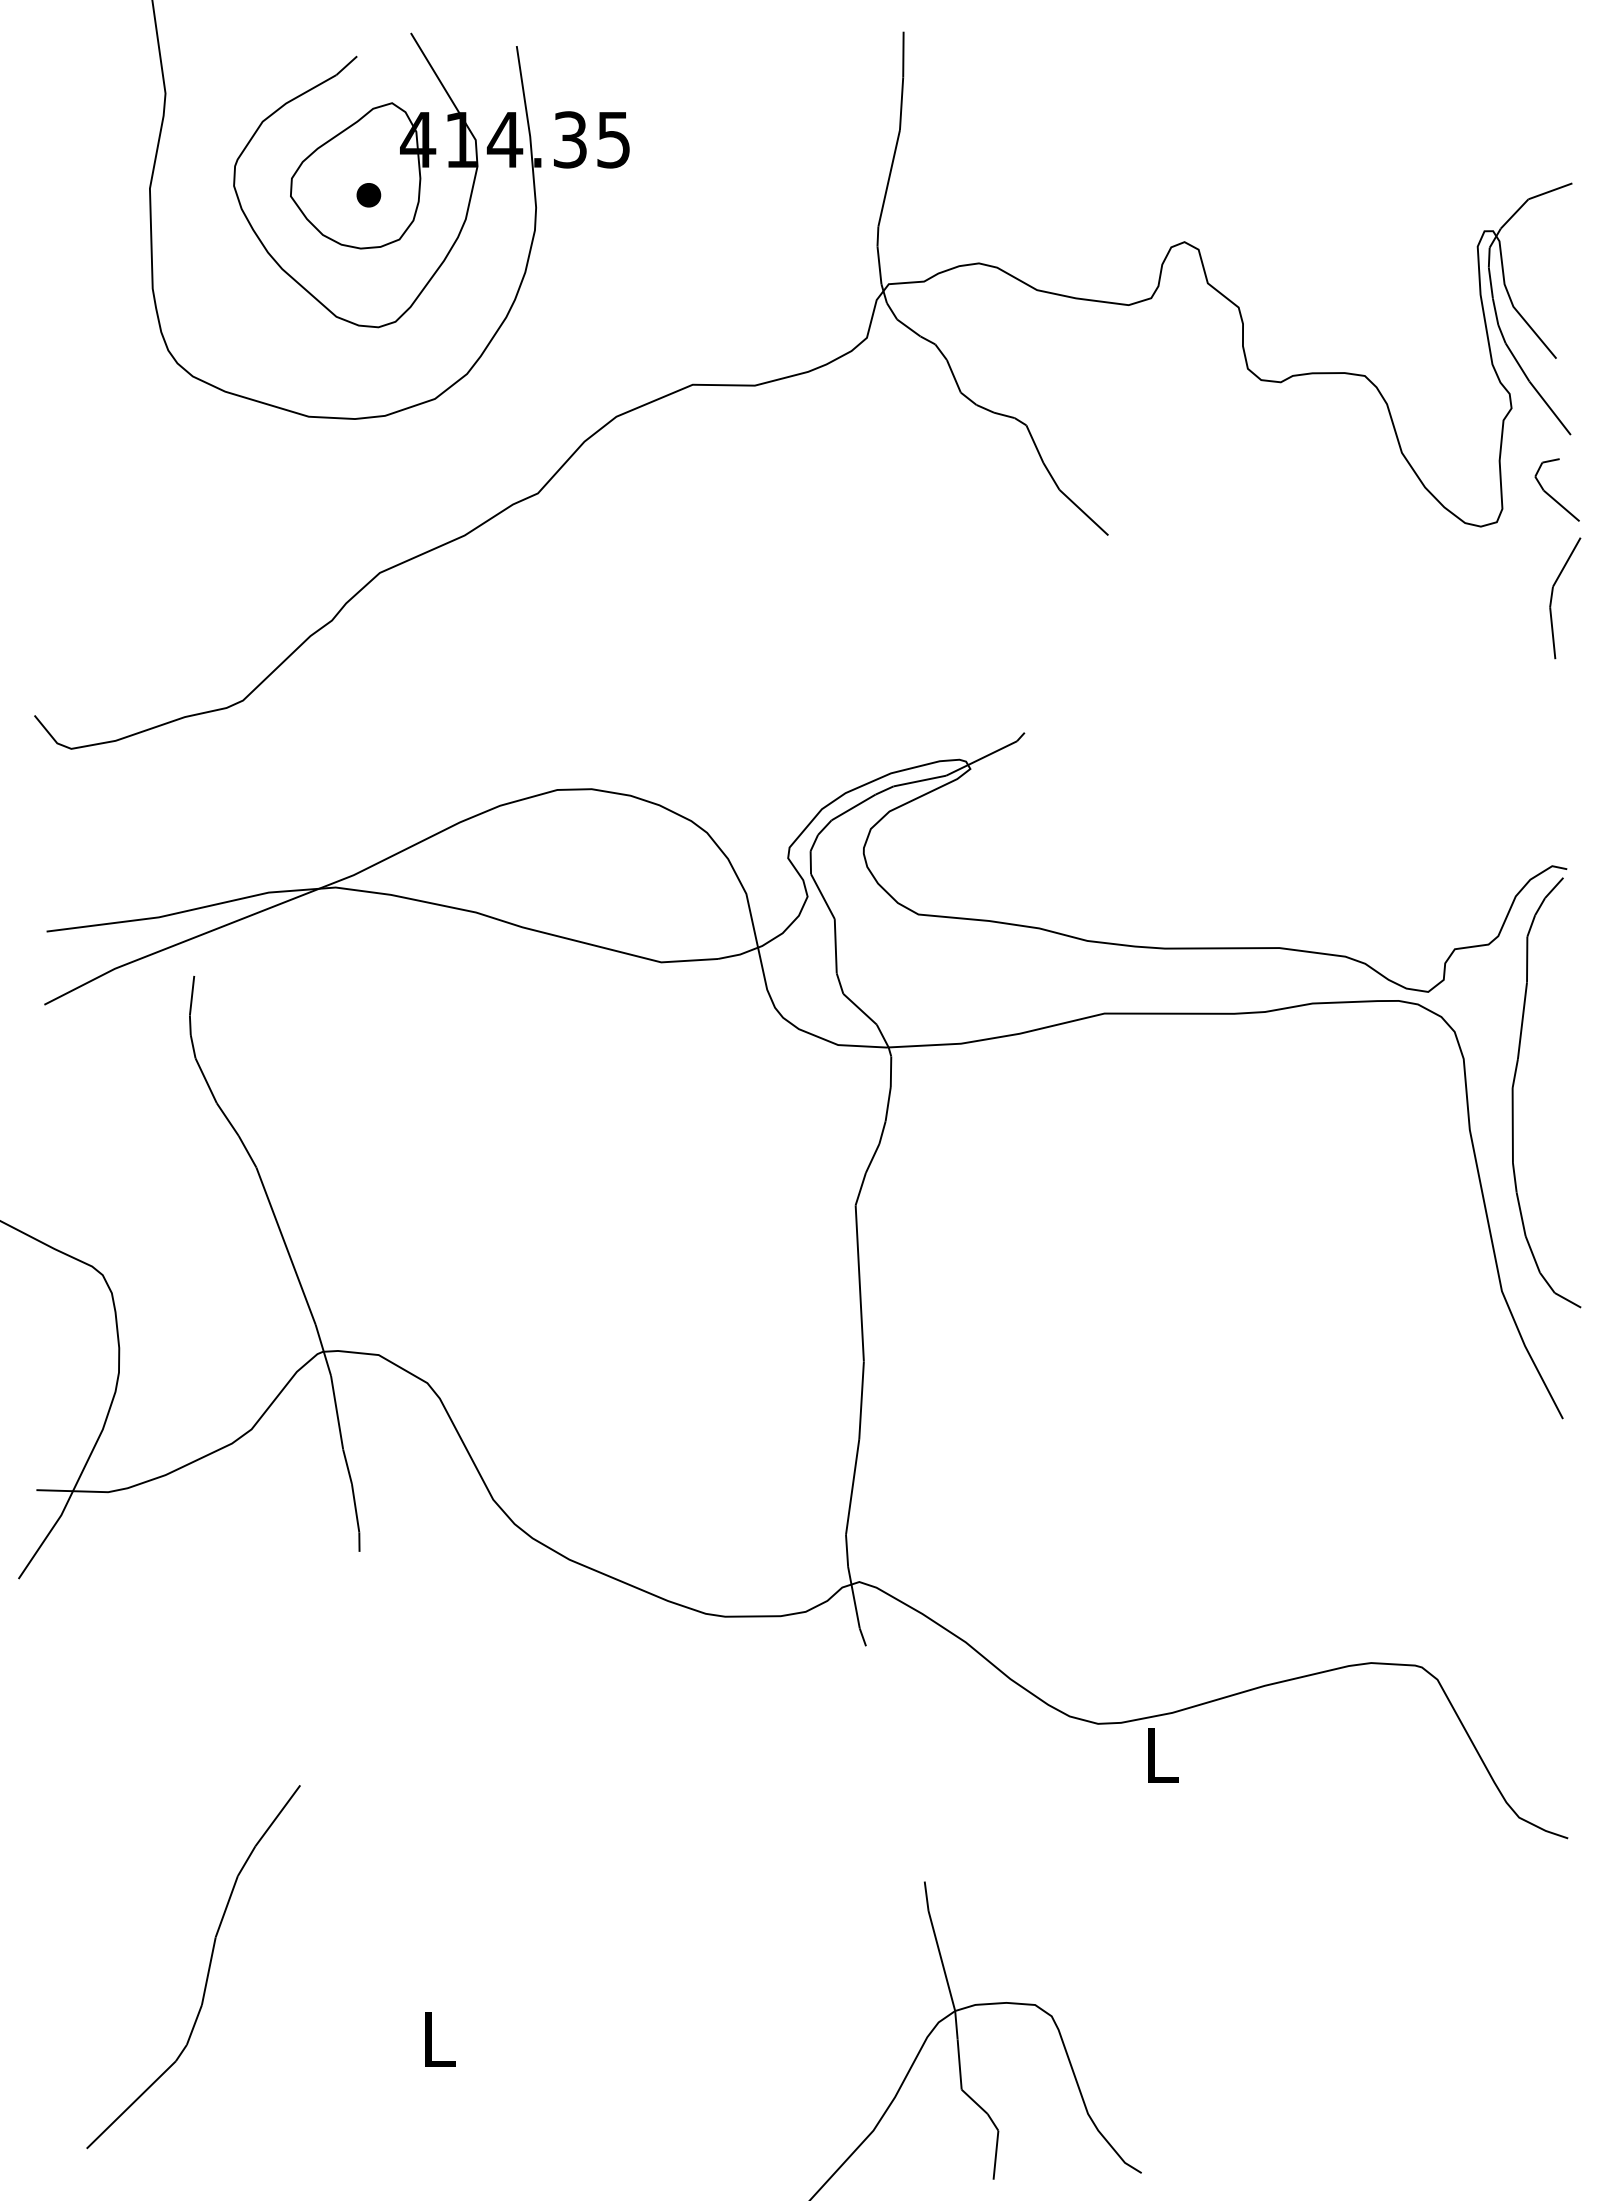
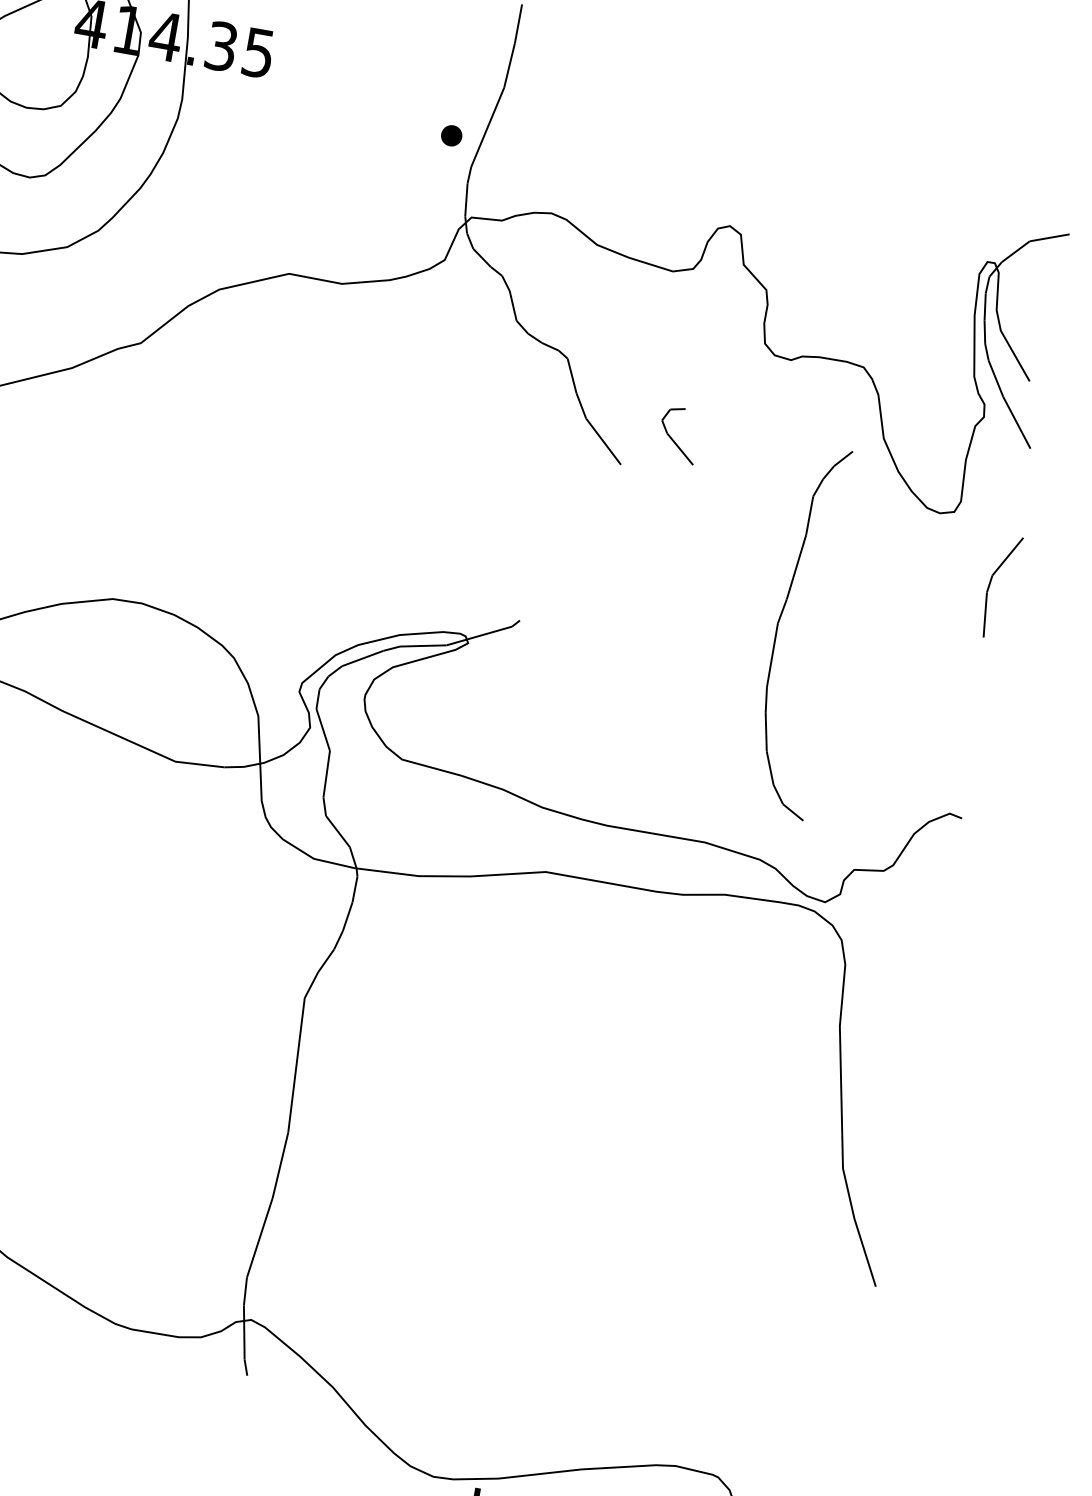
part: (368, 195) -> (451, 135), moved
line: (1551, 495) -> (673, 438), moved
curve: (1514, 1084) -> (780, 620), moved

